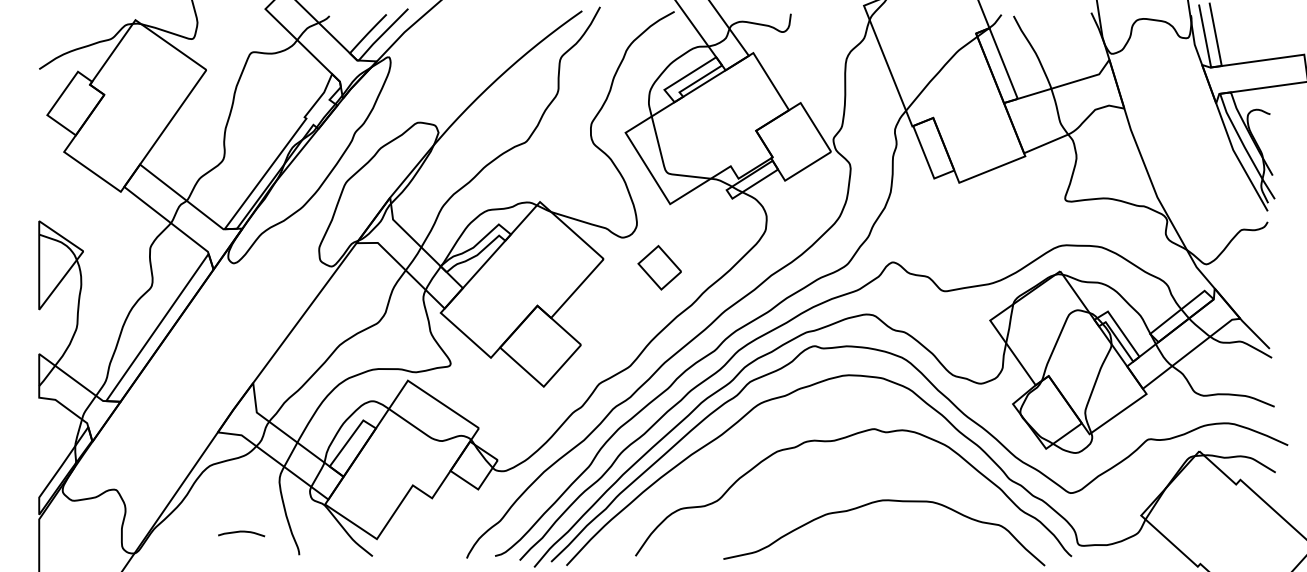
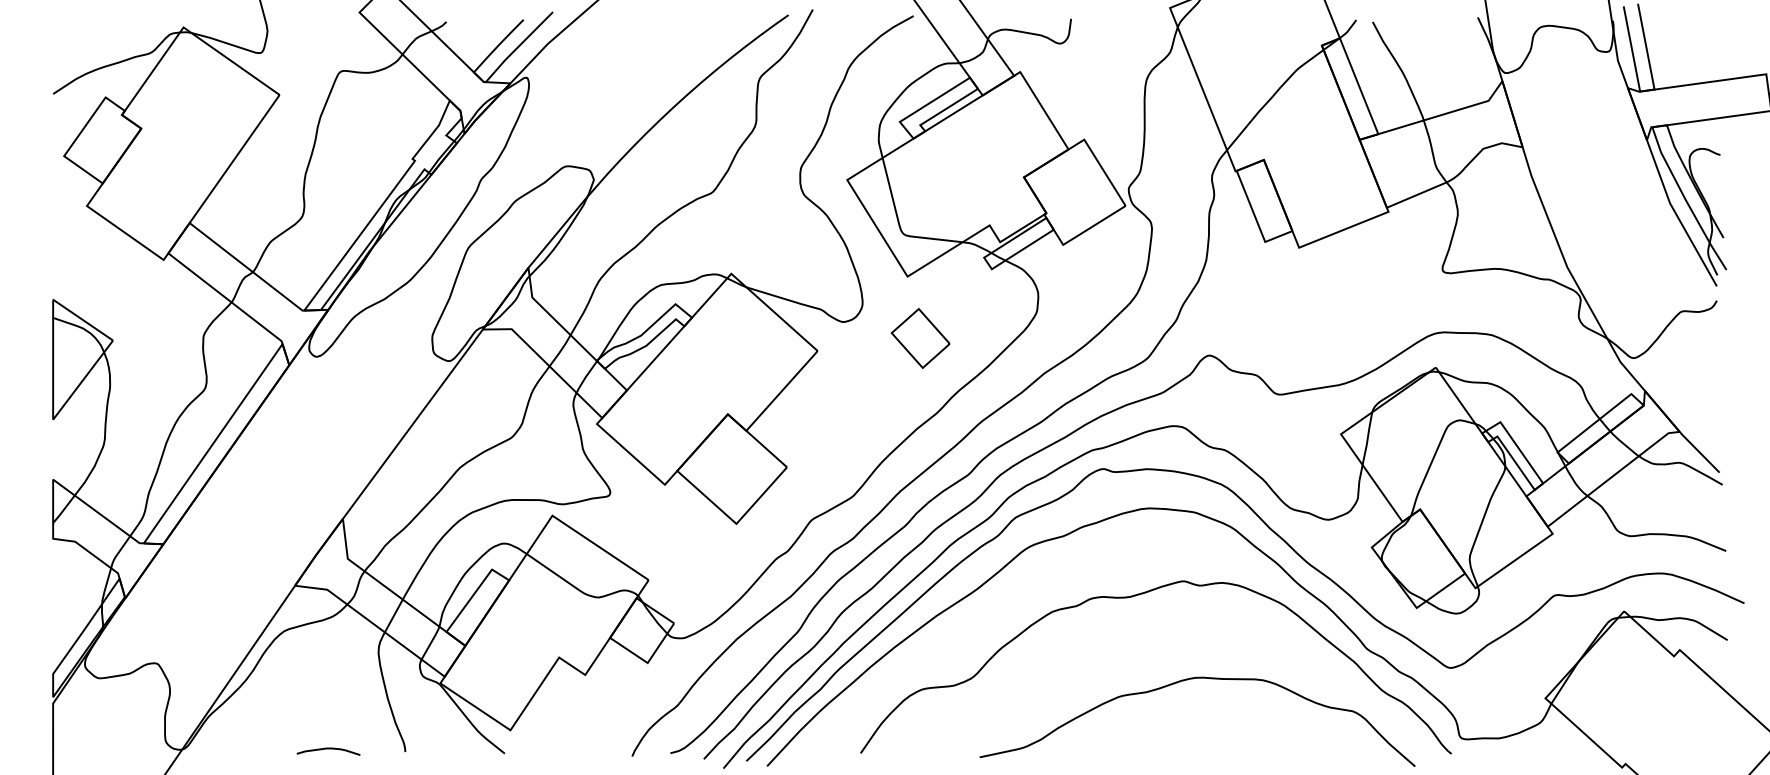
part: (659, 267) -> (920, 338), moved
curve: (241, 532) -> (328, 749), moved

